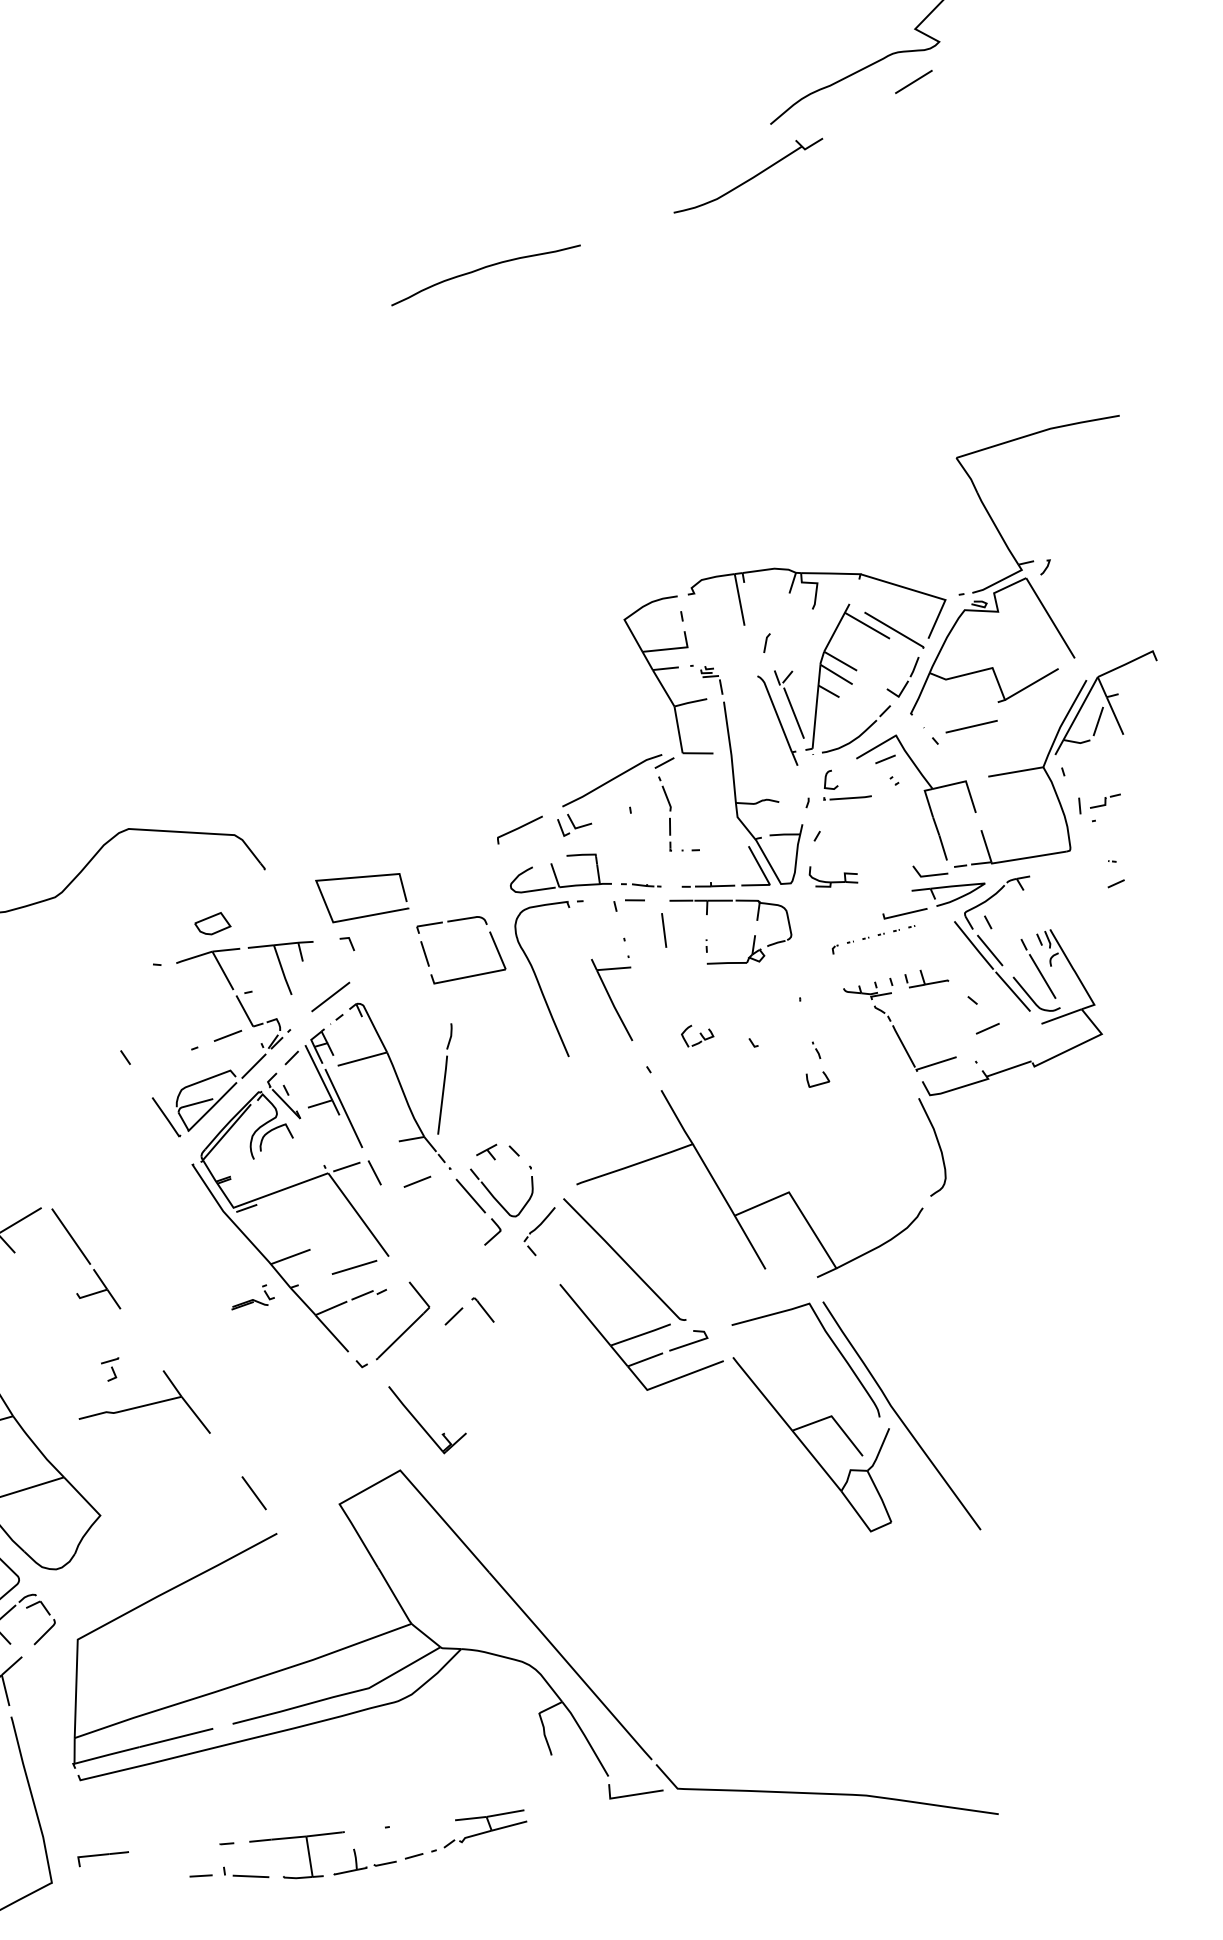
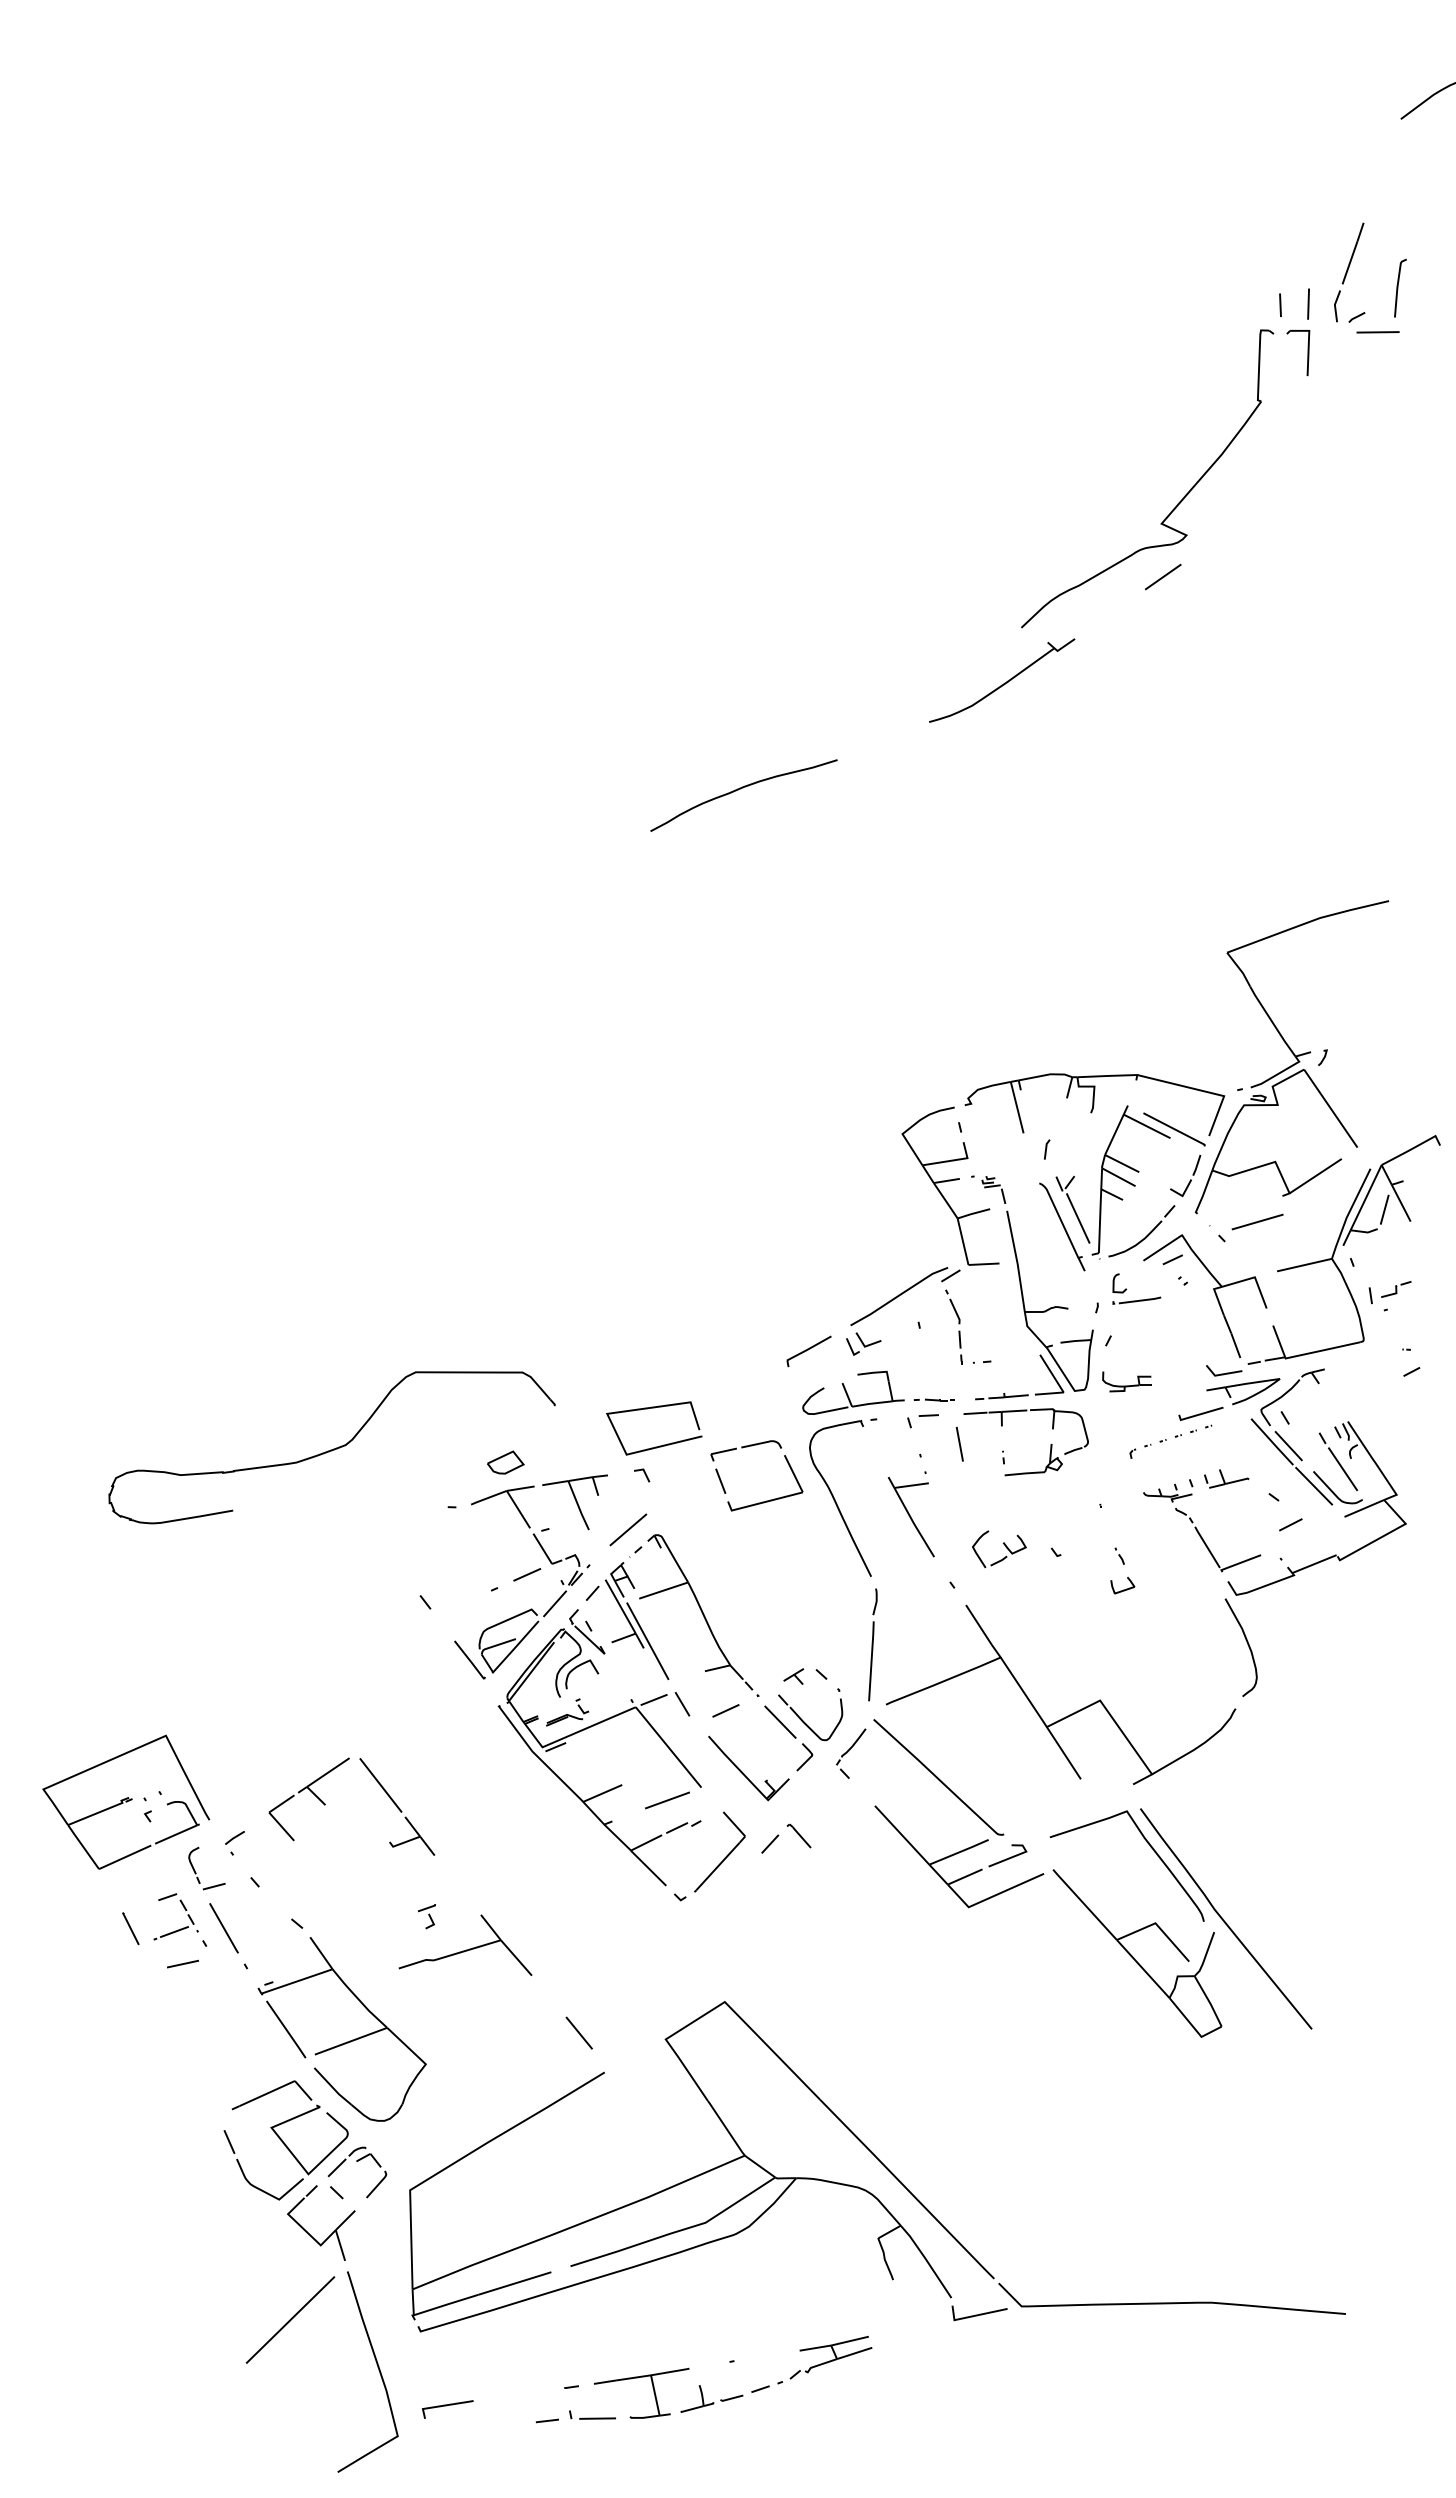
part: (697, 1036) -> (999, 1548), size x1.67
part: (444, 1078) -> (872, 1644), moved
part: (253, 1297) -> (567, 1712), moved
part: (421, 1424) -> (743, 1772), moved

